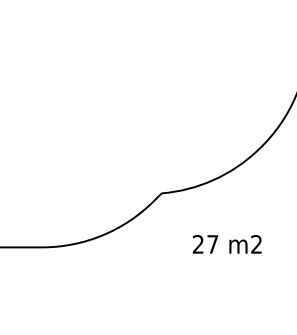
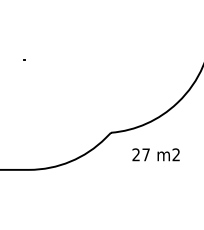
text: (226, 243) -> (155, 154), moved

